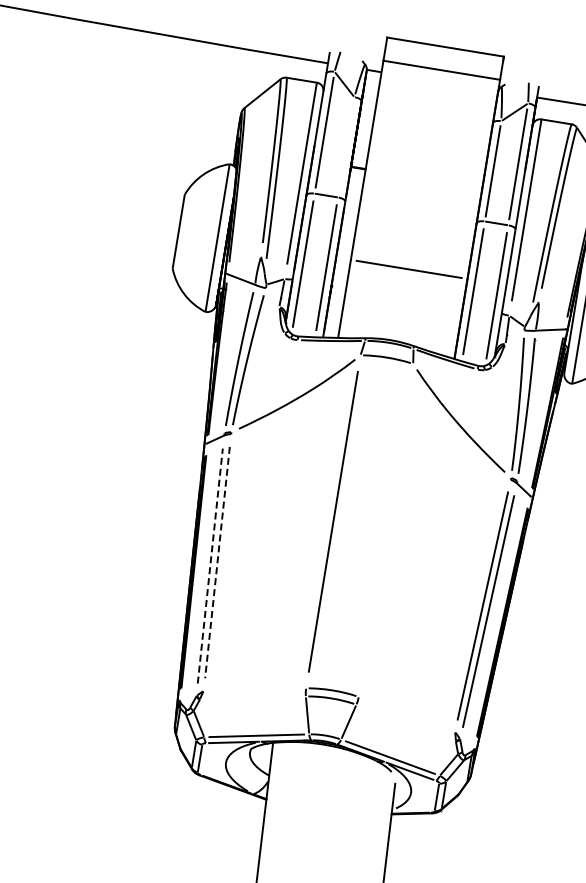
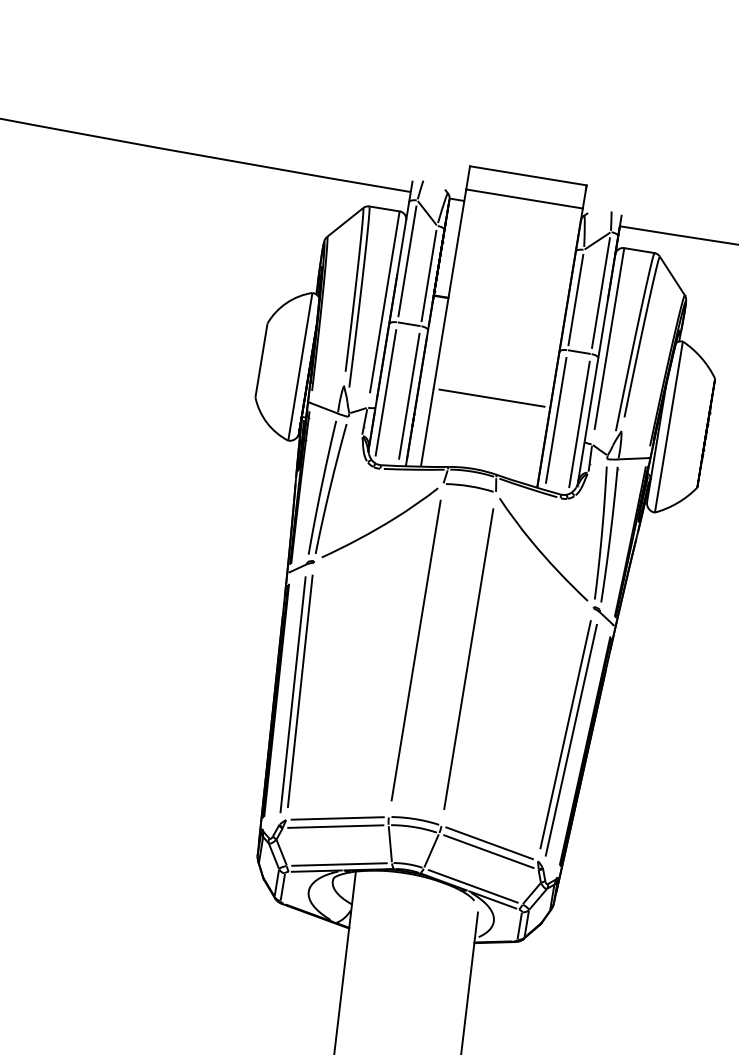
line: (345, 146) -> (428, 275), added
line: (385, 530) -> (468, 659), added
line: (217, 562) -> (300, 691), dashed -> solid
line: (210, 565) -> (293, 694), dashed -> solid
line: (254, 689) -> (337, 818), added
line: (252, 697) -> (335, 826), added
line: (406, 714) -> (489, 843), added
line: (405, 722) -> (488, 851), added

